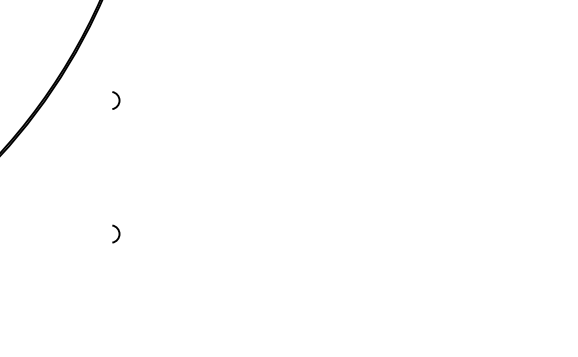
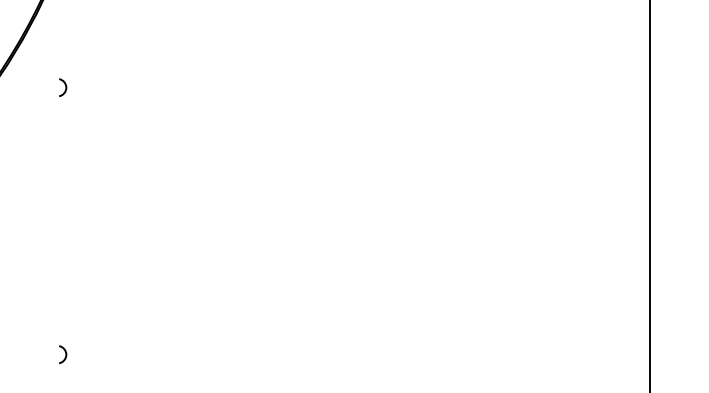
arc: (118, 233) -> (65, 220), removed

